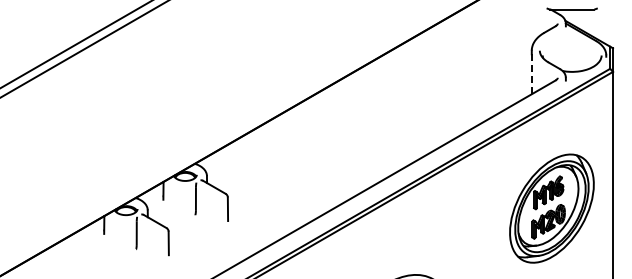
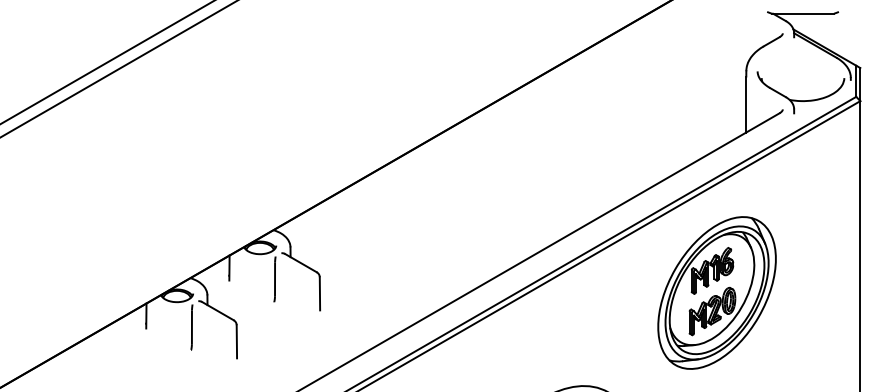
line: (531, 74) -> (745, 104), dashed -> solid
part: (551, 208) -> (716, 292), moved

